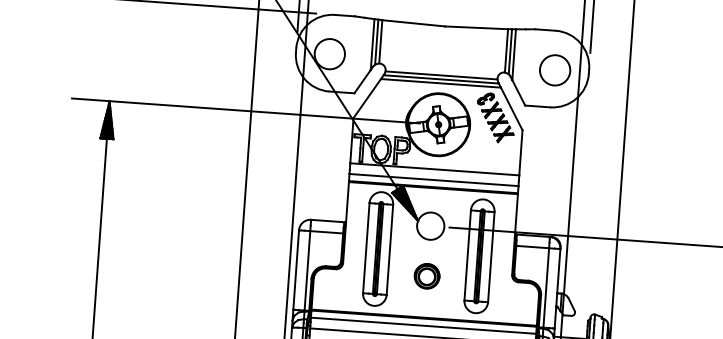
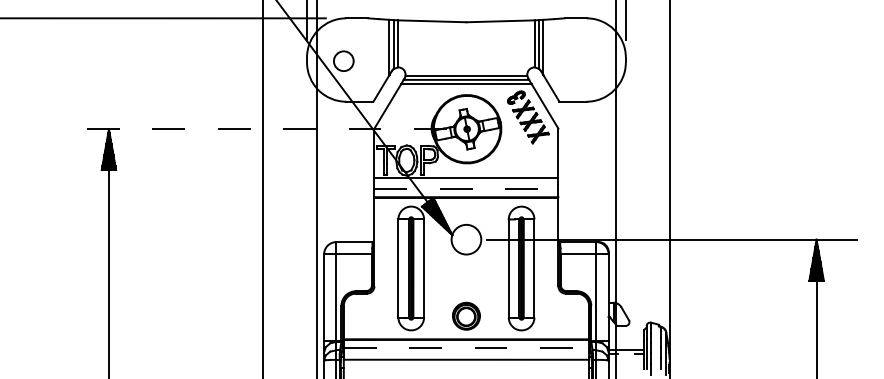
circle: (329, 53) -> (343, 60), size x0.6
circle: (554, 70) -> (588, 61), removed
line: (245, 111) -> (256, 129), solid -> dashed
line: (434, 180) -> (466, 189), solid -> dashed
part: (427, 275) -> (466, 315), moved
line: (423, 326) -> (466, 348), solid -> dashed

